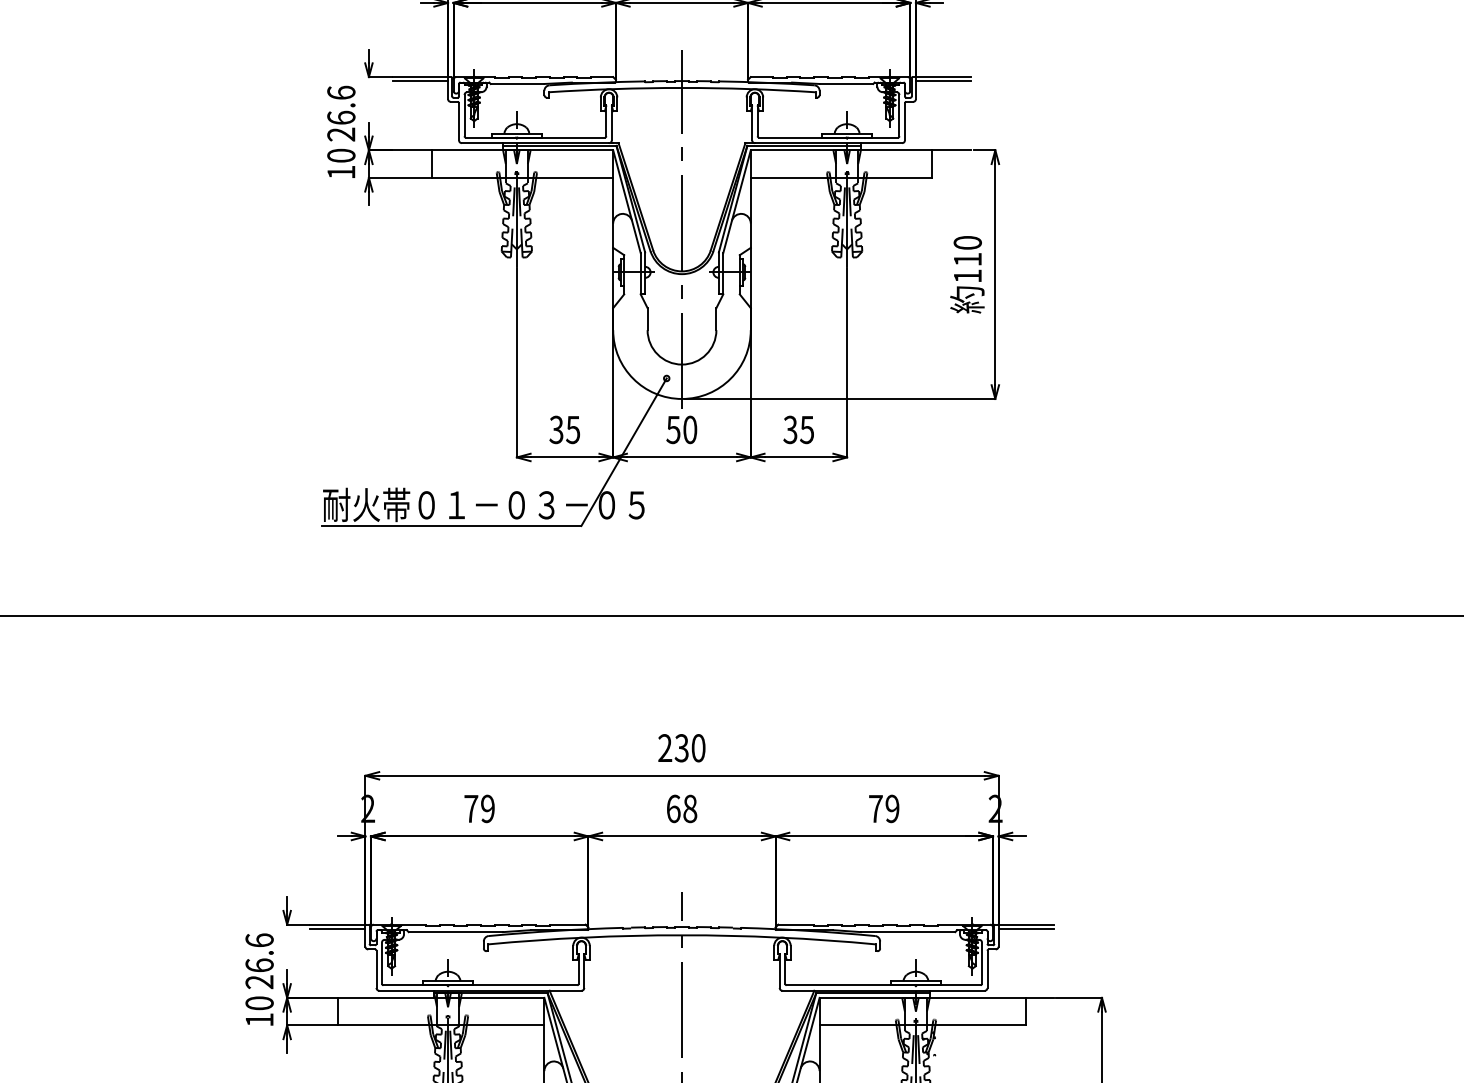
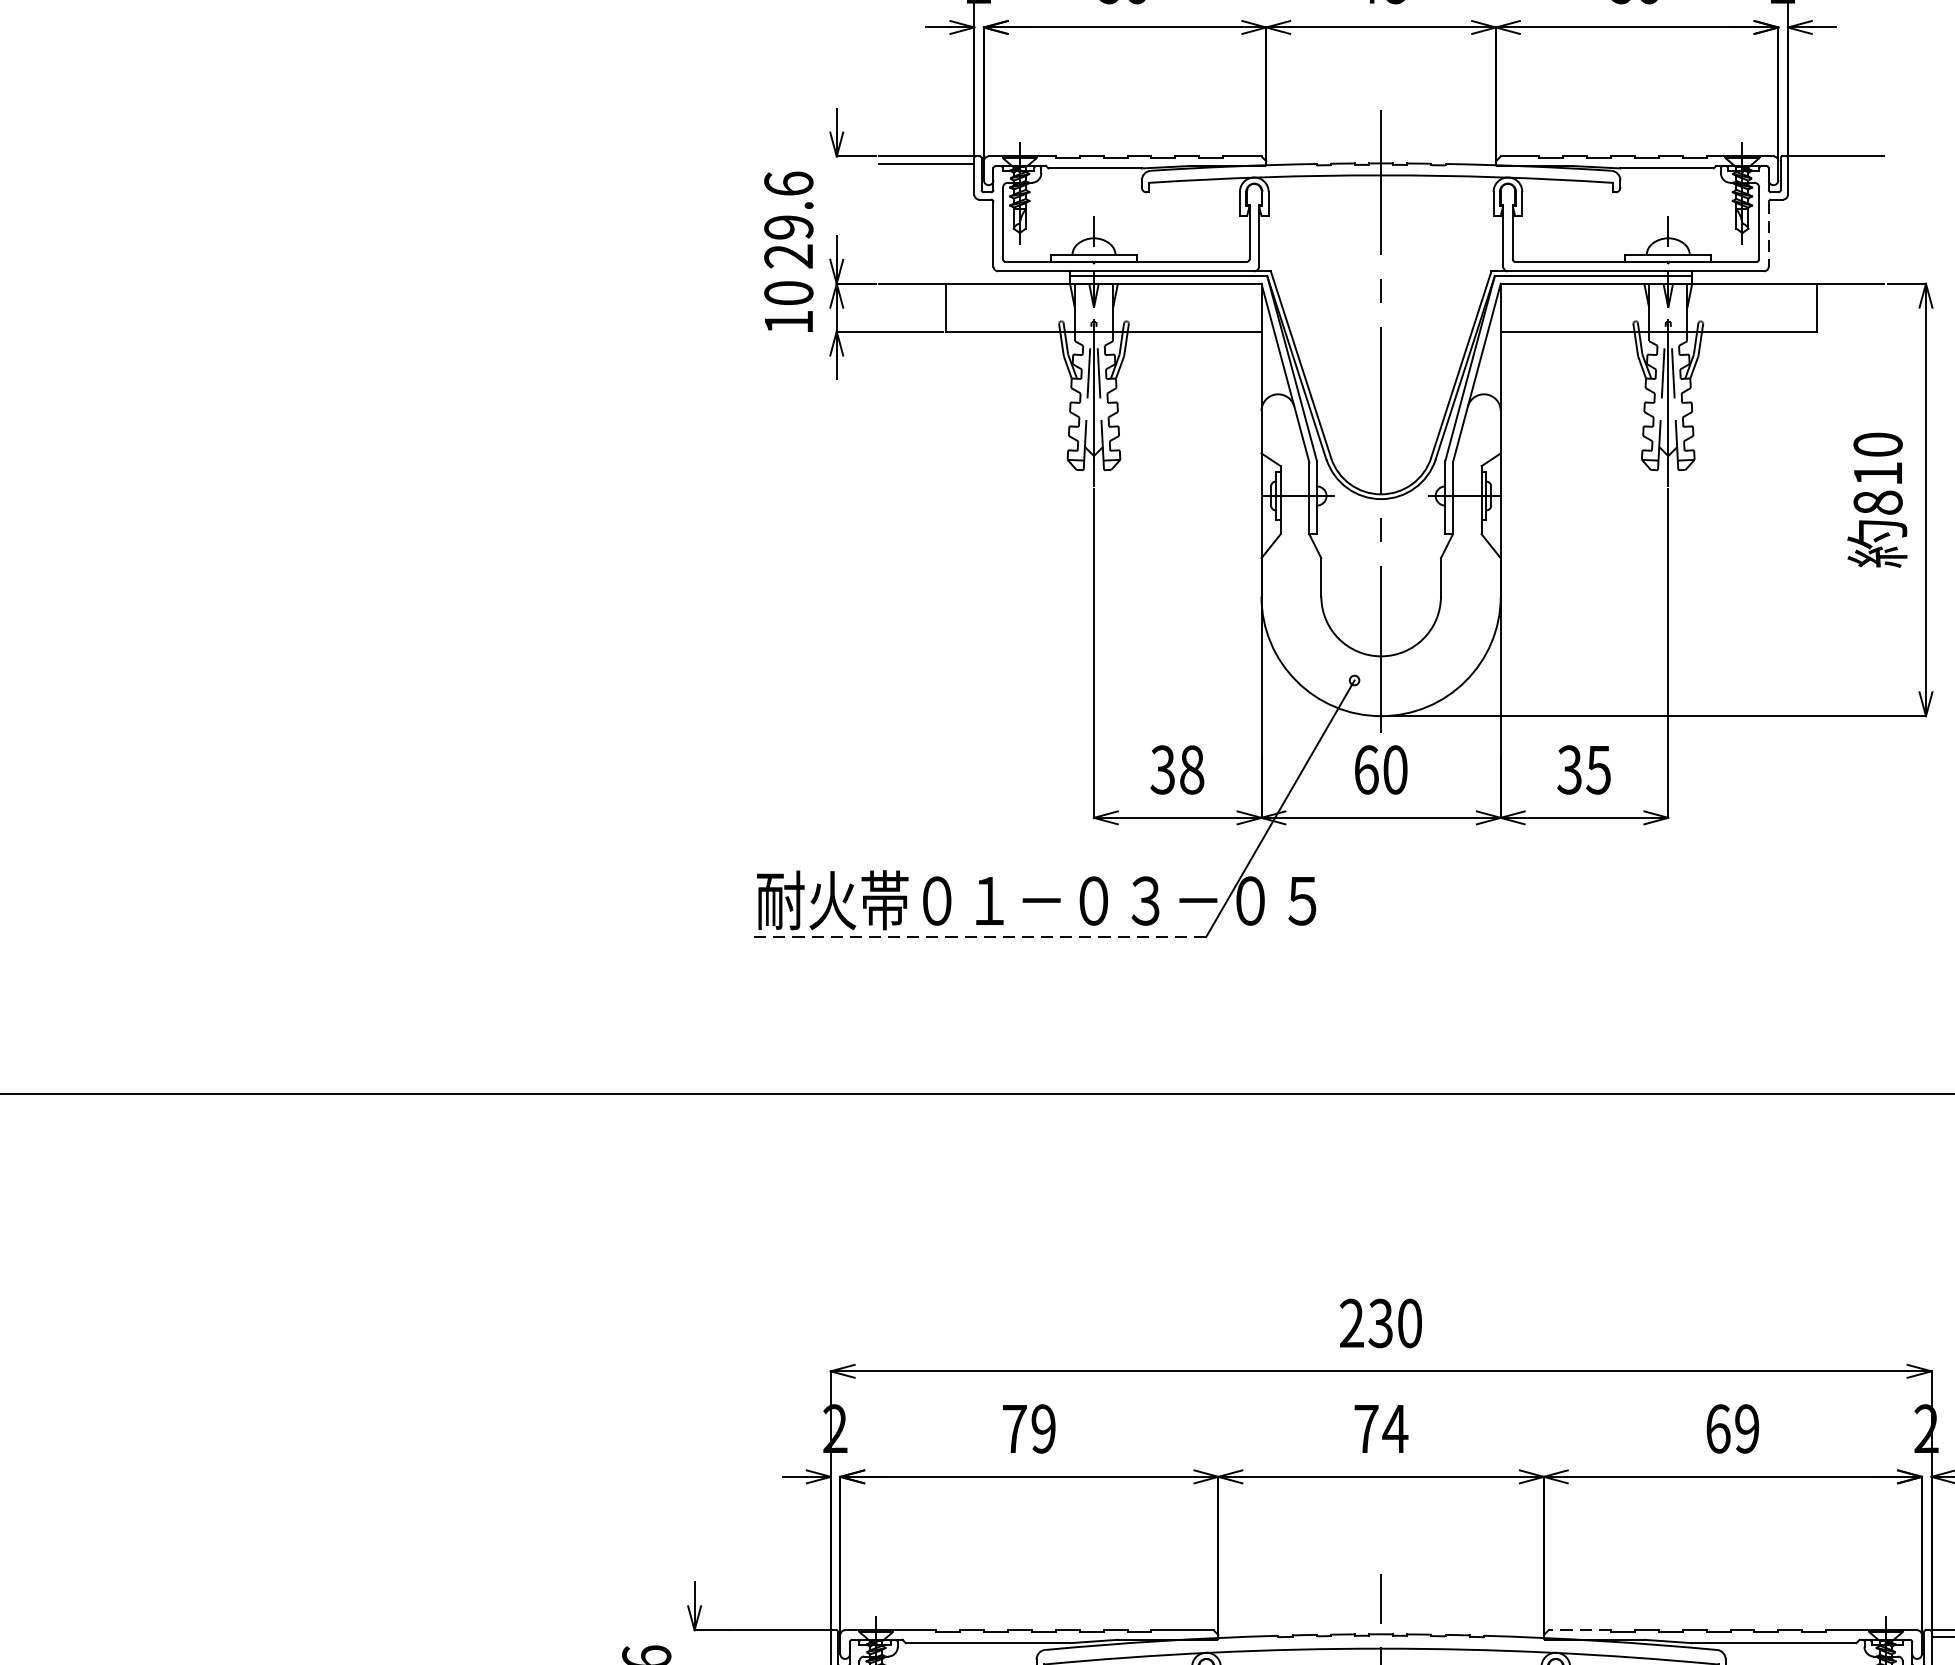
line: (943, 81) -> (1835, 164), removed
text: (341, 117) -> (789, 226), 26.6 -> 29.6
line: (904, 121) -> (1768, 233), solid -> dashed
text: (967, 276) -> (1877, 503), 110 -> 810
text: (573, 429) -> (1192, 769), 35 -> 38
text: (673, 429) -> (1366, 769), 50 -> 60
line: (451, 526) -> (980, 937), solid -> dashed
text: (681, 808) -> (1380, 1428), 68 -> 74
text: (875, 808) -> (1717, 1428), 79 -> 69
line: (796, 924) -> (1580, 1629), solid -> dashed
line: (337, 928) -> (782, 1636), removed

